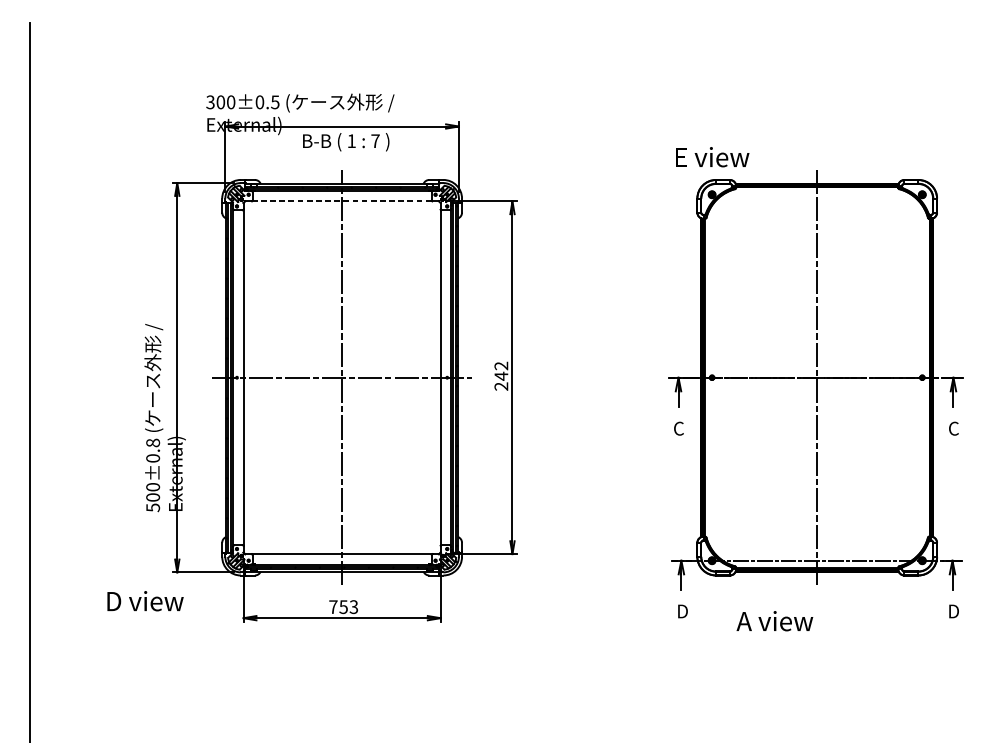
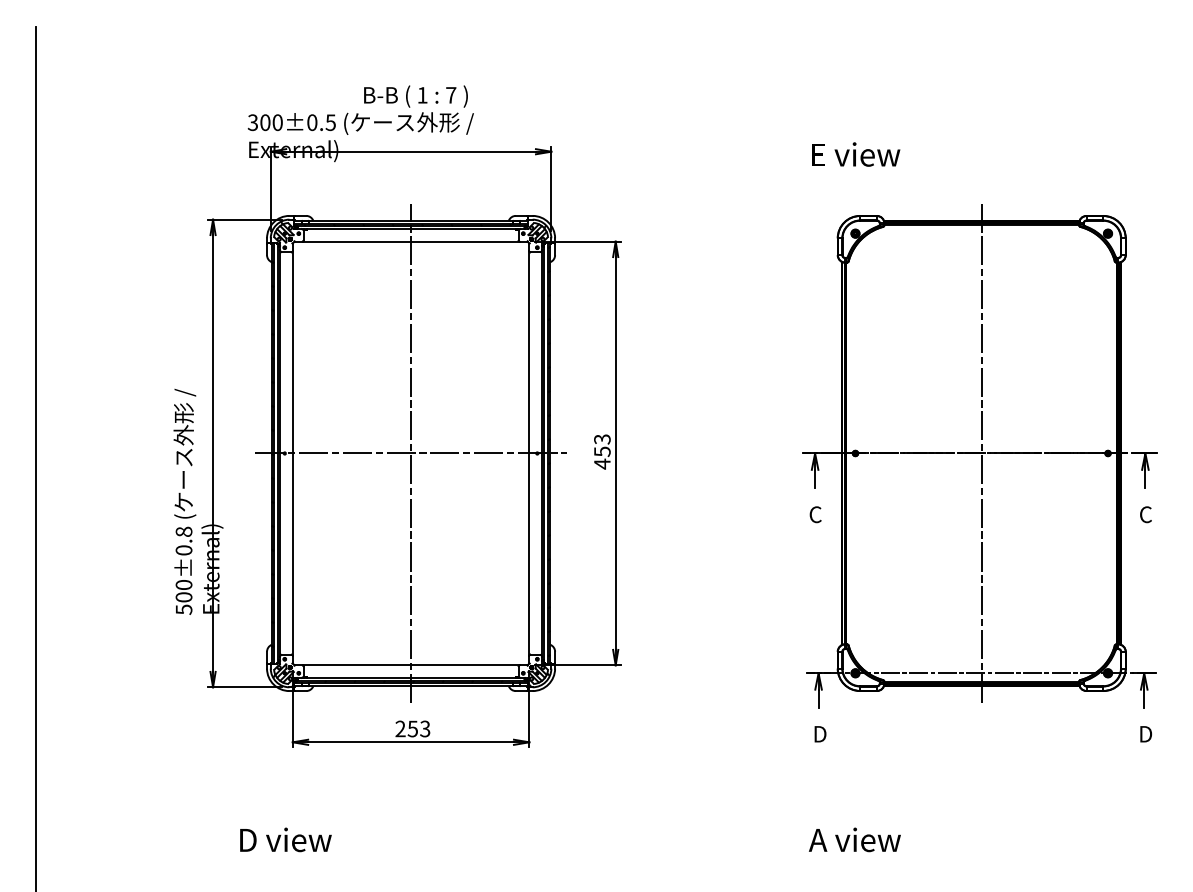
text: (345, 142) -> (415, 96), moved
text: (712, 157) -> (856, 154), moved
line: (342, 201) -> (411, 241), dashed -> solid
text: (501, 376) -> (602, 451), 242 -> 453
text: (145, 600) -> (285, 839), moved
text: (333, 606) -> (400, 728), 753 -> 253
text: (774, 620) -> (854, 839), moved

